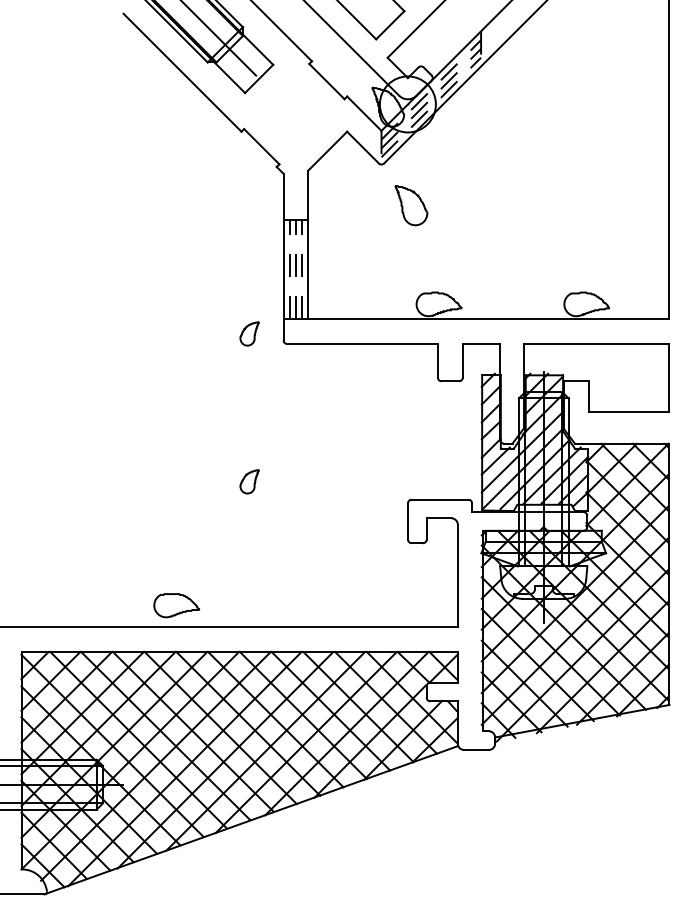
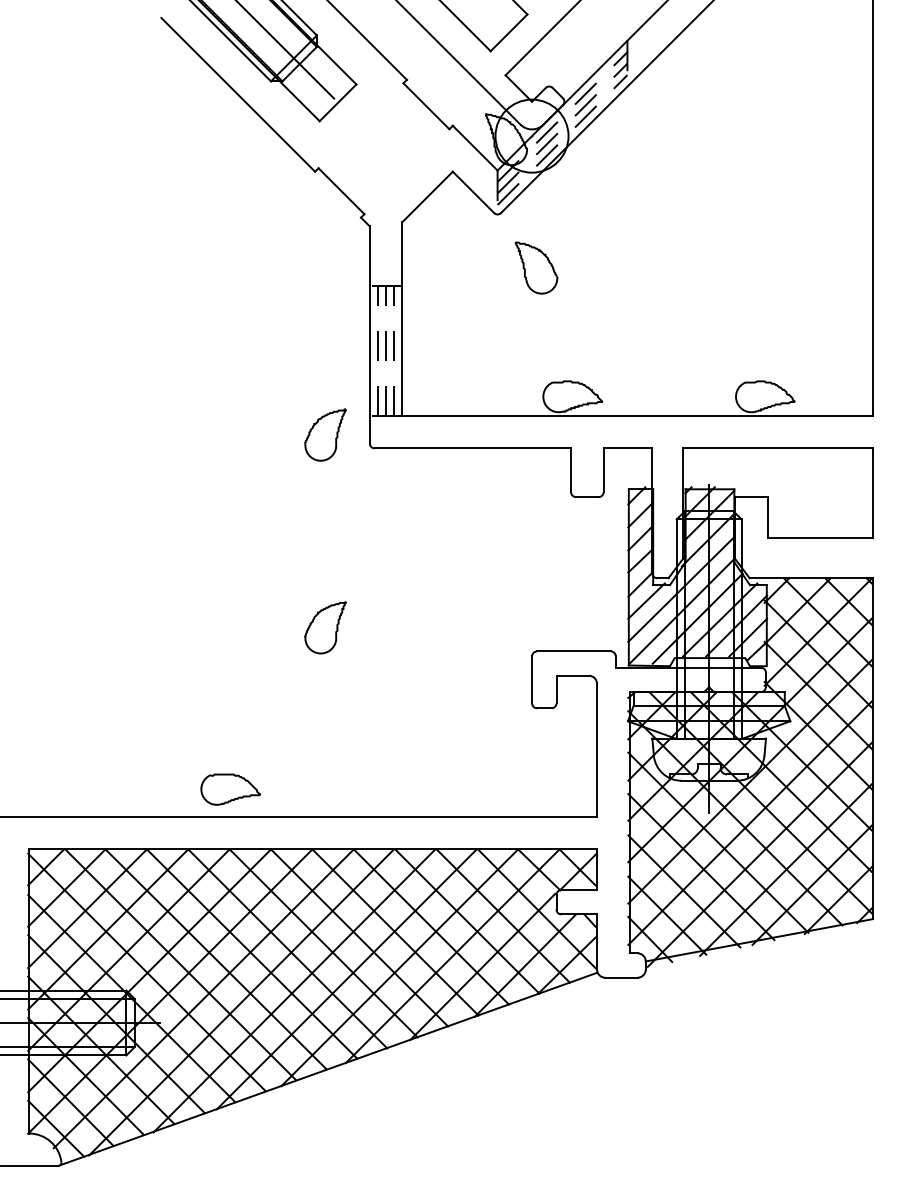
part: (249, 333) -> (325, 434), size x1.67
part: (249, 481) -> (325, 627), size x1.67

